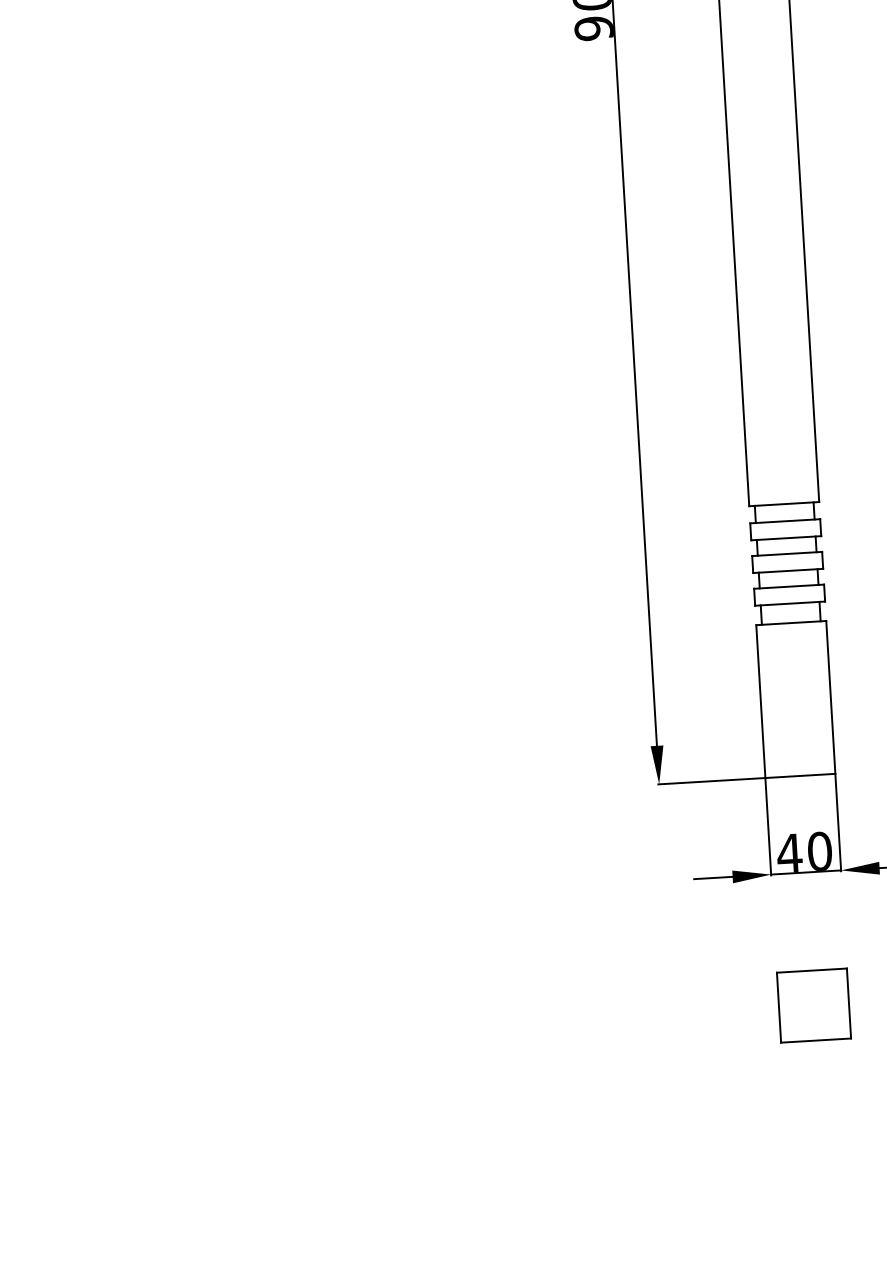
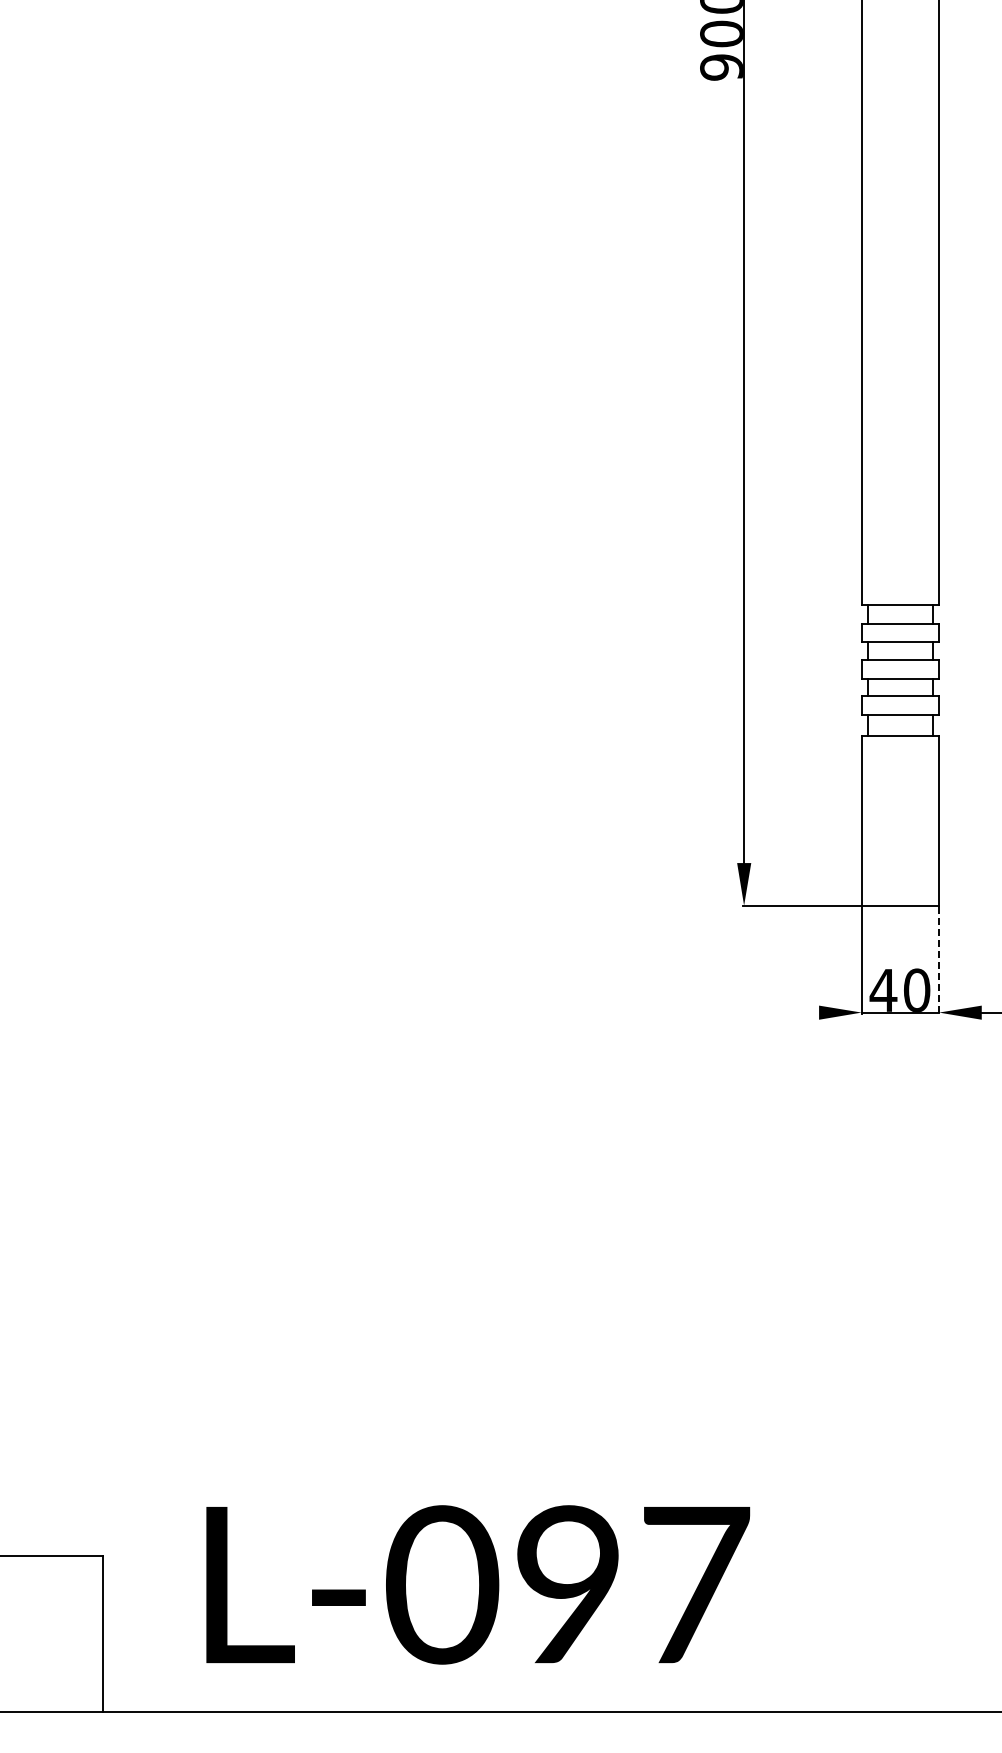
line: (838, 823) -> (939, 960), solid -> dashed
line: (713, 877) -> (797, 1012), removed
part: (814, 1005) -> (900, 1159), removed

